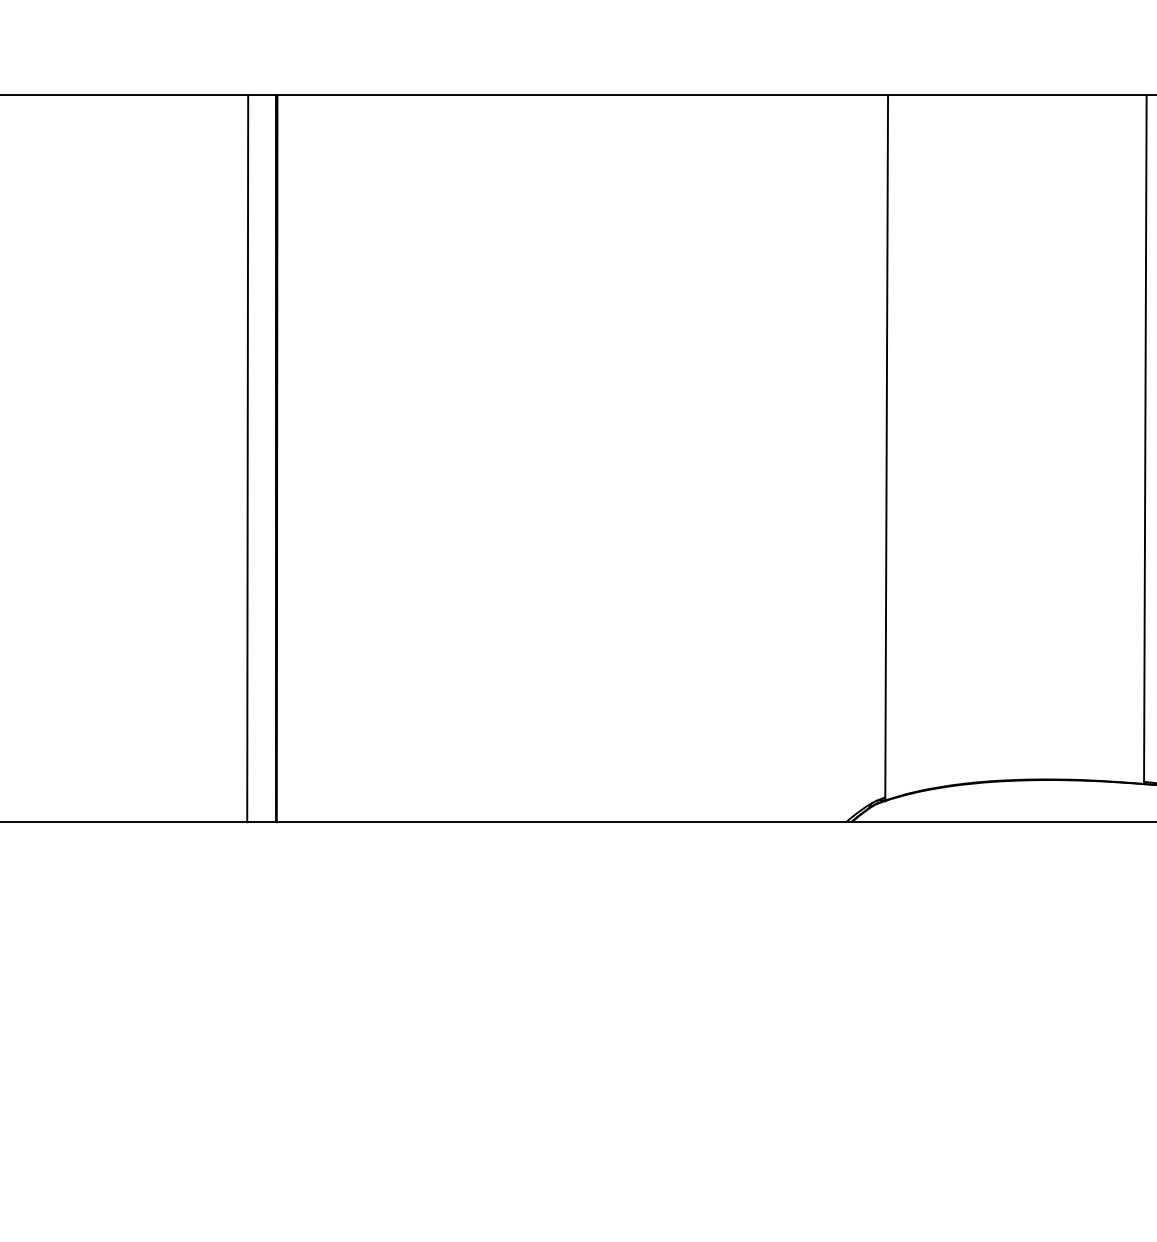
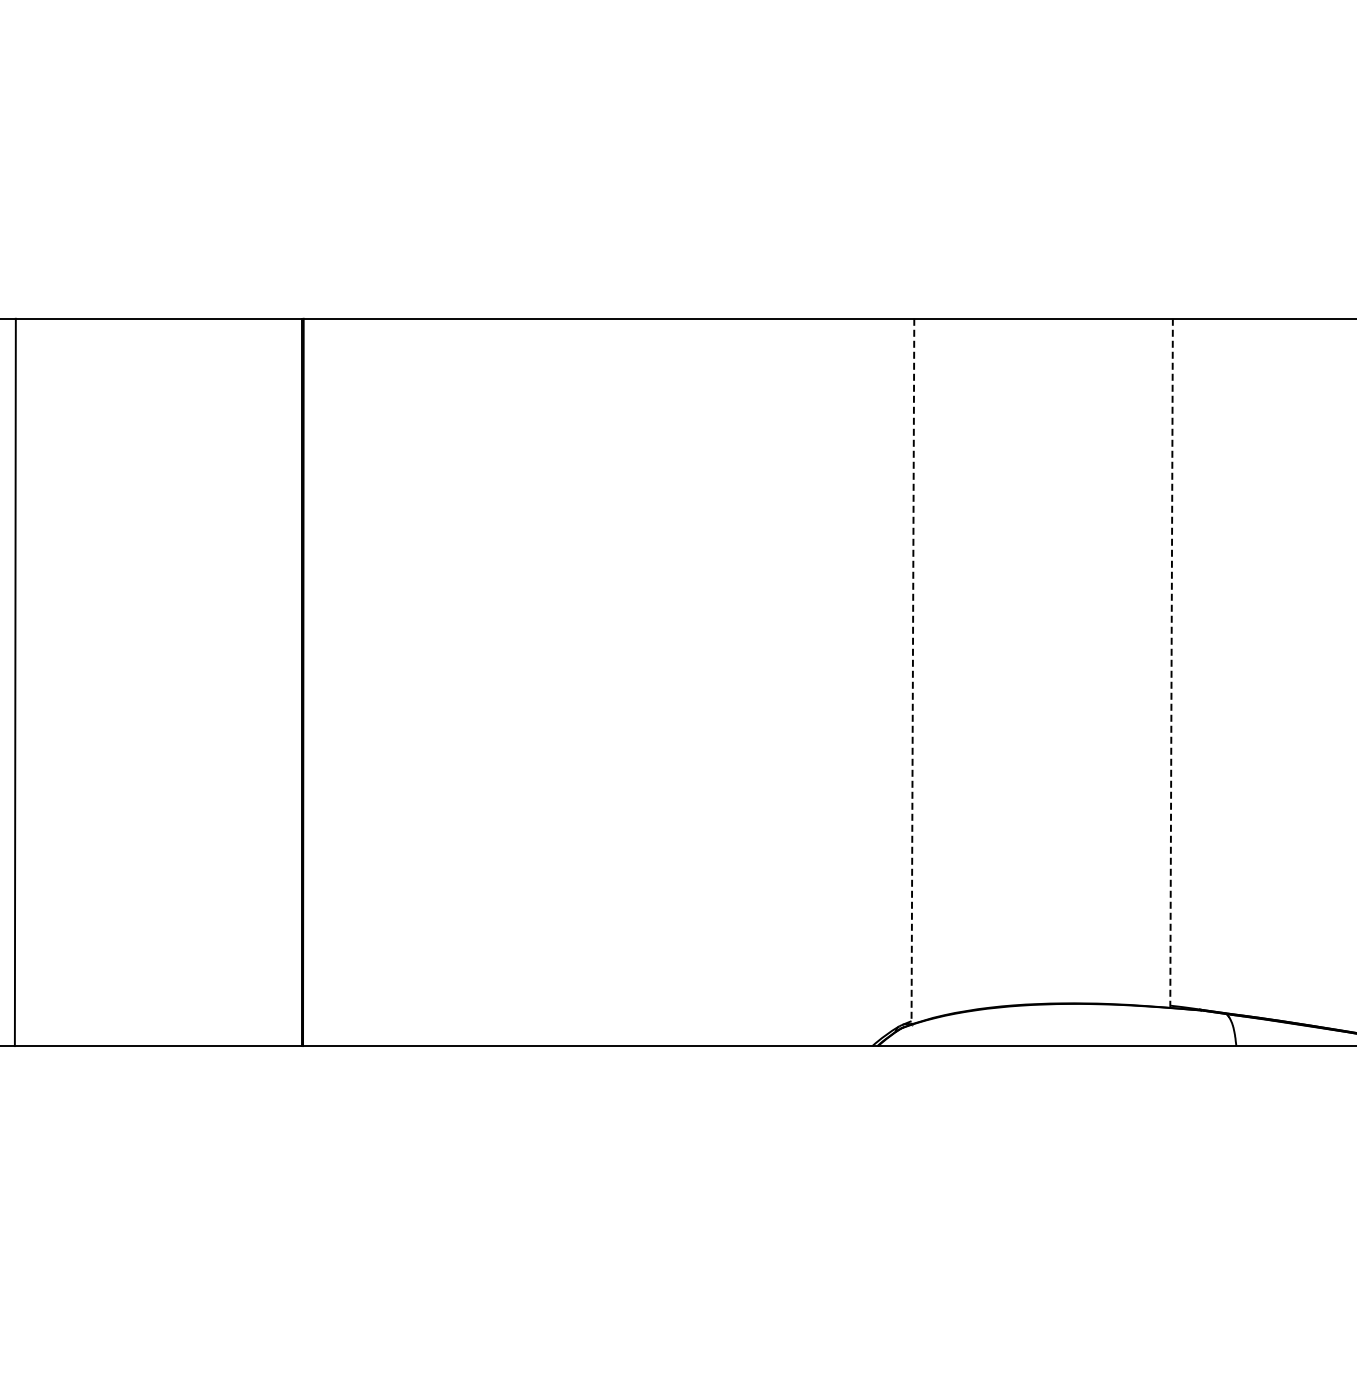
line: (1145, 438) -> (1171, 662), solid -> dashed
line: (886, 447) -> (912, 671), solid -> dashed
line: (247, 458) -> (273, 682), removed

